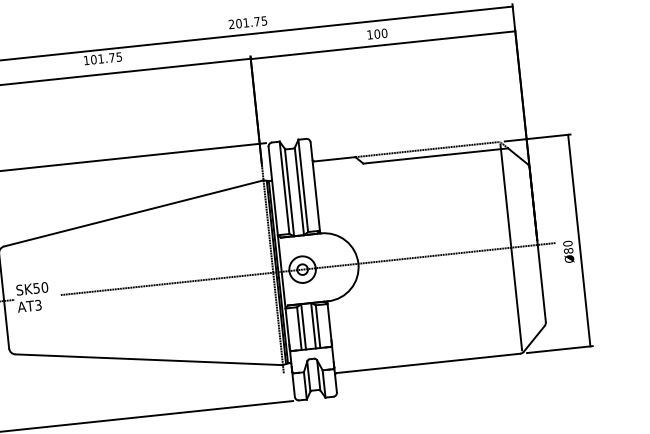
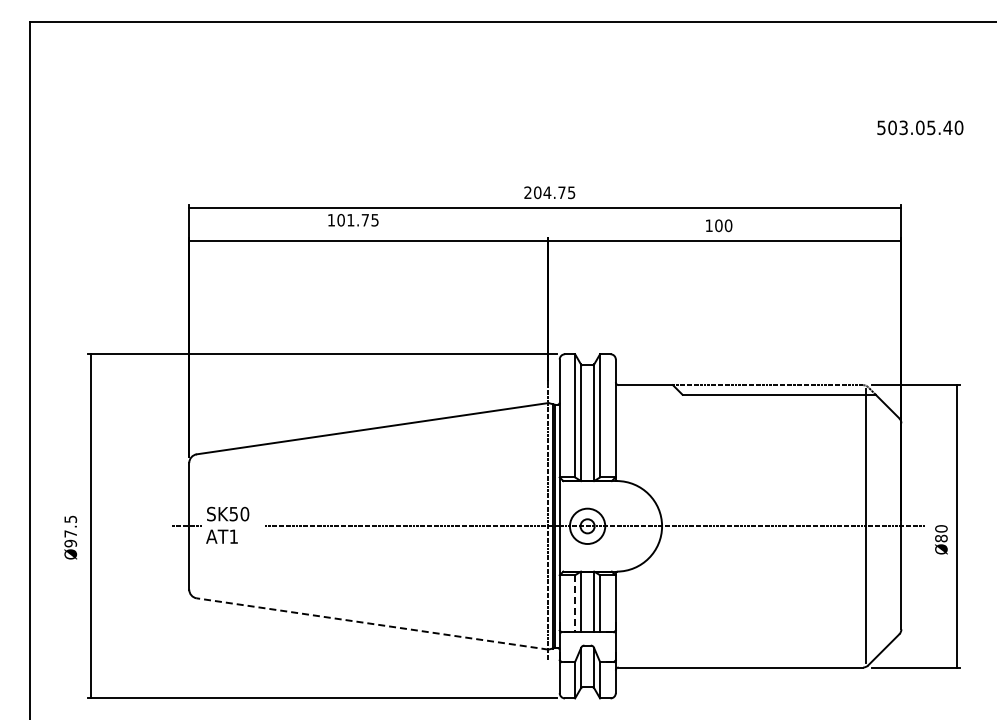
text: (246, 22) -> (547, 192), 201.75 -> 204.75
text: (38, 305) -> (233, 536), AT3 -> AT1
line: (299, 328) -> (575, 603), solid -> dashed
line: (149, 359) -> (372, 623), solid -> dashed

